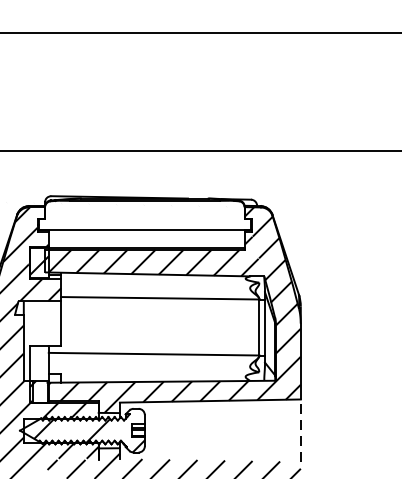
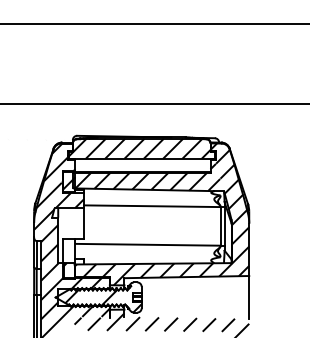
hatch: (141, 214) -> (139, 148), added
line: (301, 430) -> (249, 297), dashed -> solid

